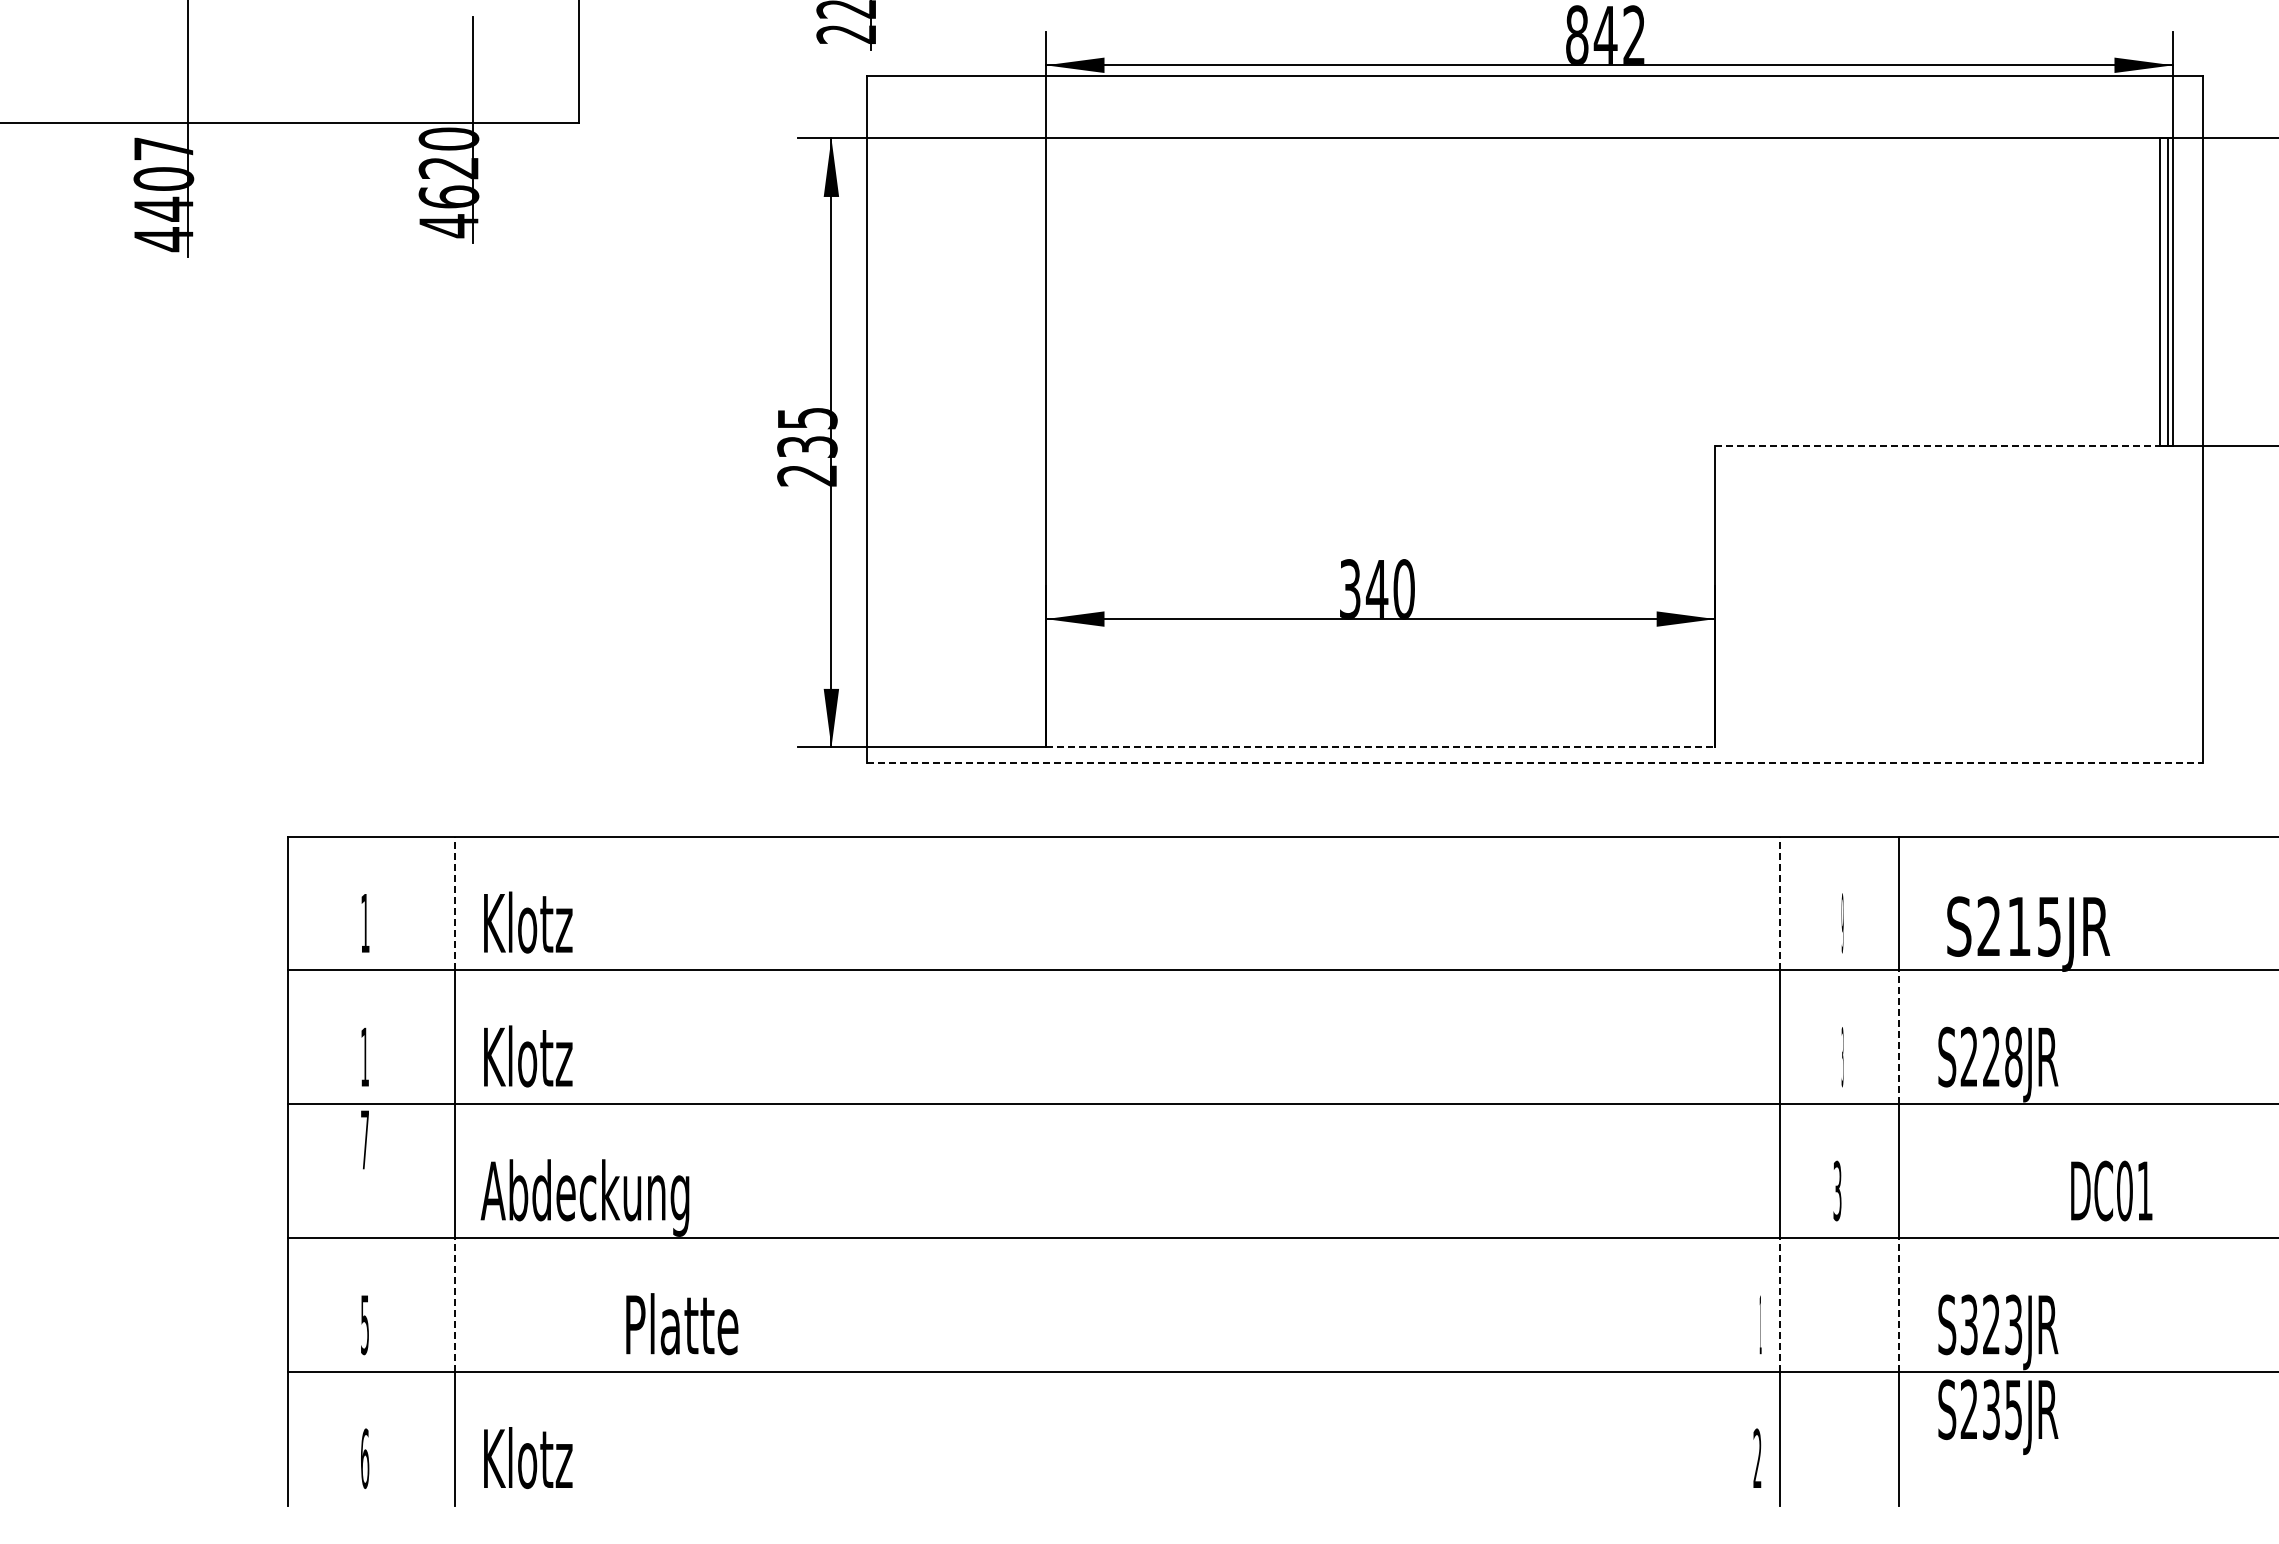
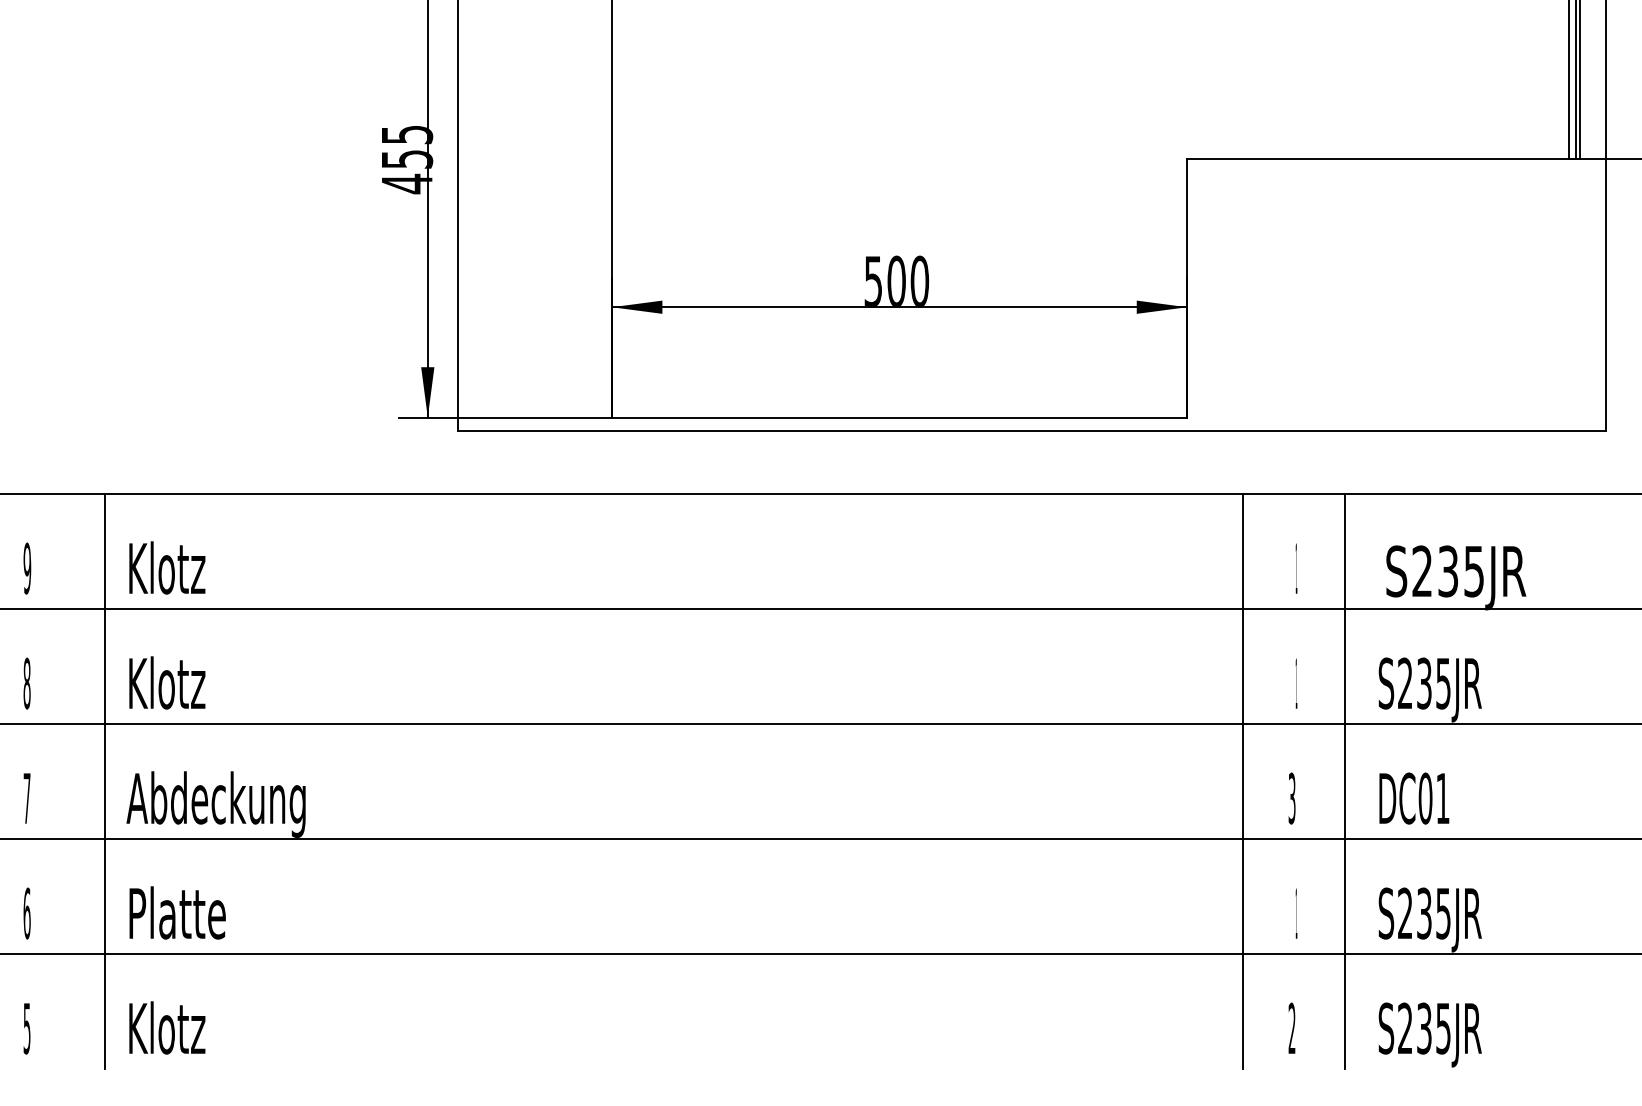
line: (1937, 446) -> (1378, 158), dashed -> solid
text: (807, 461) -> (407, 171), 235 -> 455
text: (1364, 588) -> (885, 280), 340 -> 500
line: (1380, 747) -> (899, 417), dashed -> solid
line: (1535, 762) -> (1032, 430), dashed -> solid
line: (455, 903) -> (104, 551), dashed -> solid
line: (1780, 903) -> (1243, 551), dashed -> solid
text: (364, 923) -> (26, 568), 1 -> 9
text: (1842, 923) -> (1296, 568), 9 -> 1
text: (2019, 926) -> (1448, 571), S215JR -> S235JR
line: (1899, 1037) -> (1345, 666), dashed -> solid
text: (2002, 1056) -> (1433, 683), S228JR -> S235JR
text: (365, 1057) -> (27, 683), 1 -> 8
text: (1842, 1057) -> (1296, 683), 3 -> 1
text: (364, 1139) -> (26, 798), moved
text: (2111, 1190) -> (1414, 798), moved
line: (455, 1305) -> (104, 896), dashed -> solid
line: (1780, 1305) -> (1243, 896), dashed -> solid
line: (1899, 1305) -> (1345, 896), dashed -> solid
text: (365, 1324) -> (27, 913), 5 -> 6
text: (682, 1324) -> (177, 913), moved
text: (1760, 1324) -> (1296, 913), moved
text: (1991, 1324) -> (1424, 913), S323JR -> S235JR
text: (1998, 1416) -> (1430, 1034), moved
text: (1757, 1457) -> (1292, 1027), moved
text: (365, 1458) -> (27, 1028), 6 -> 5

